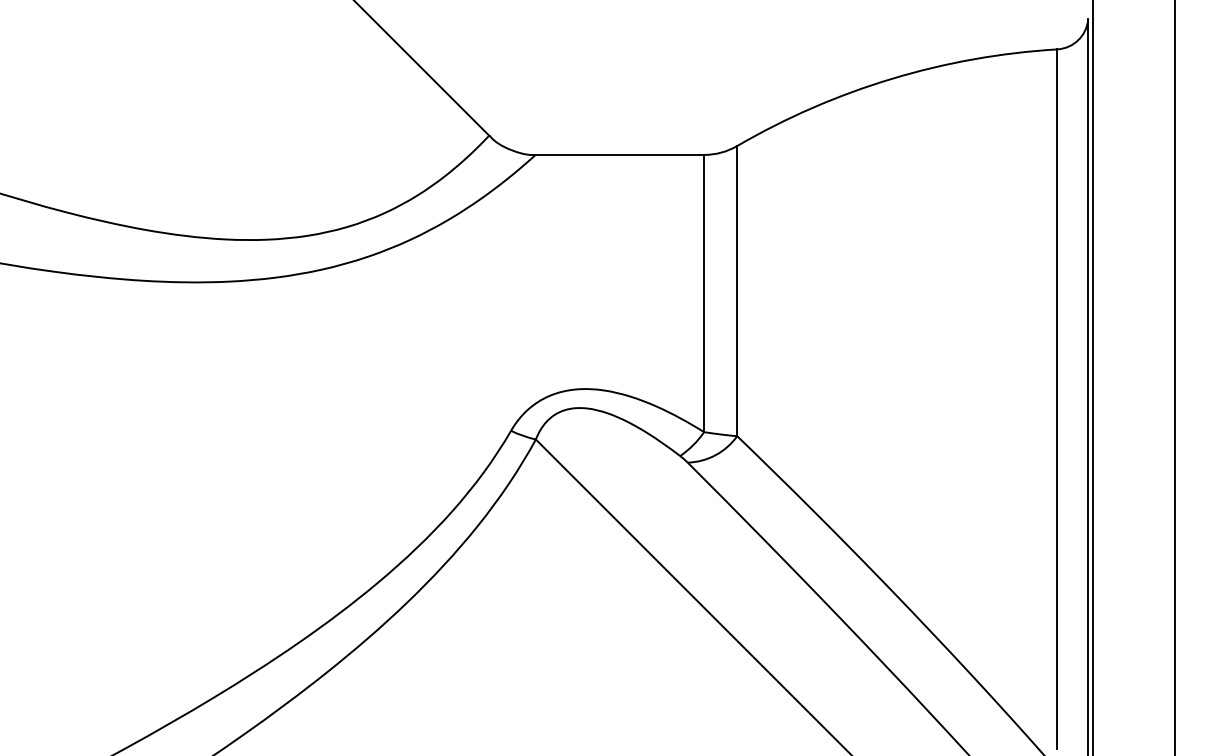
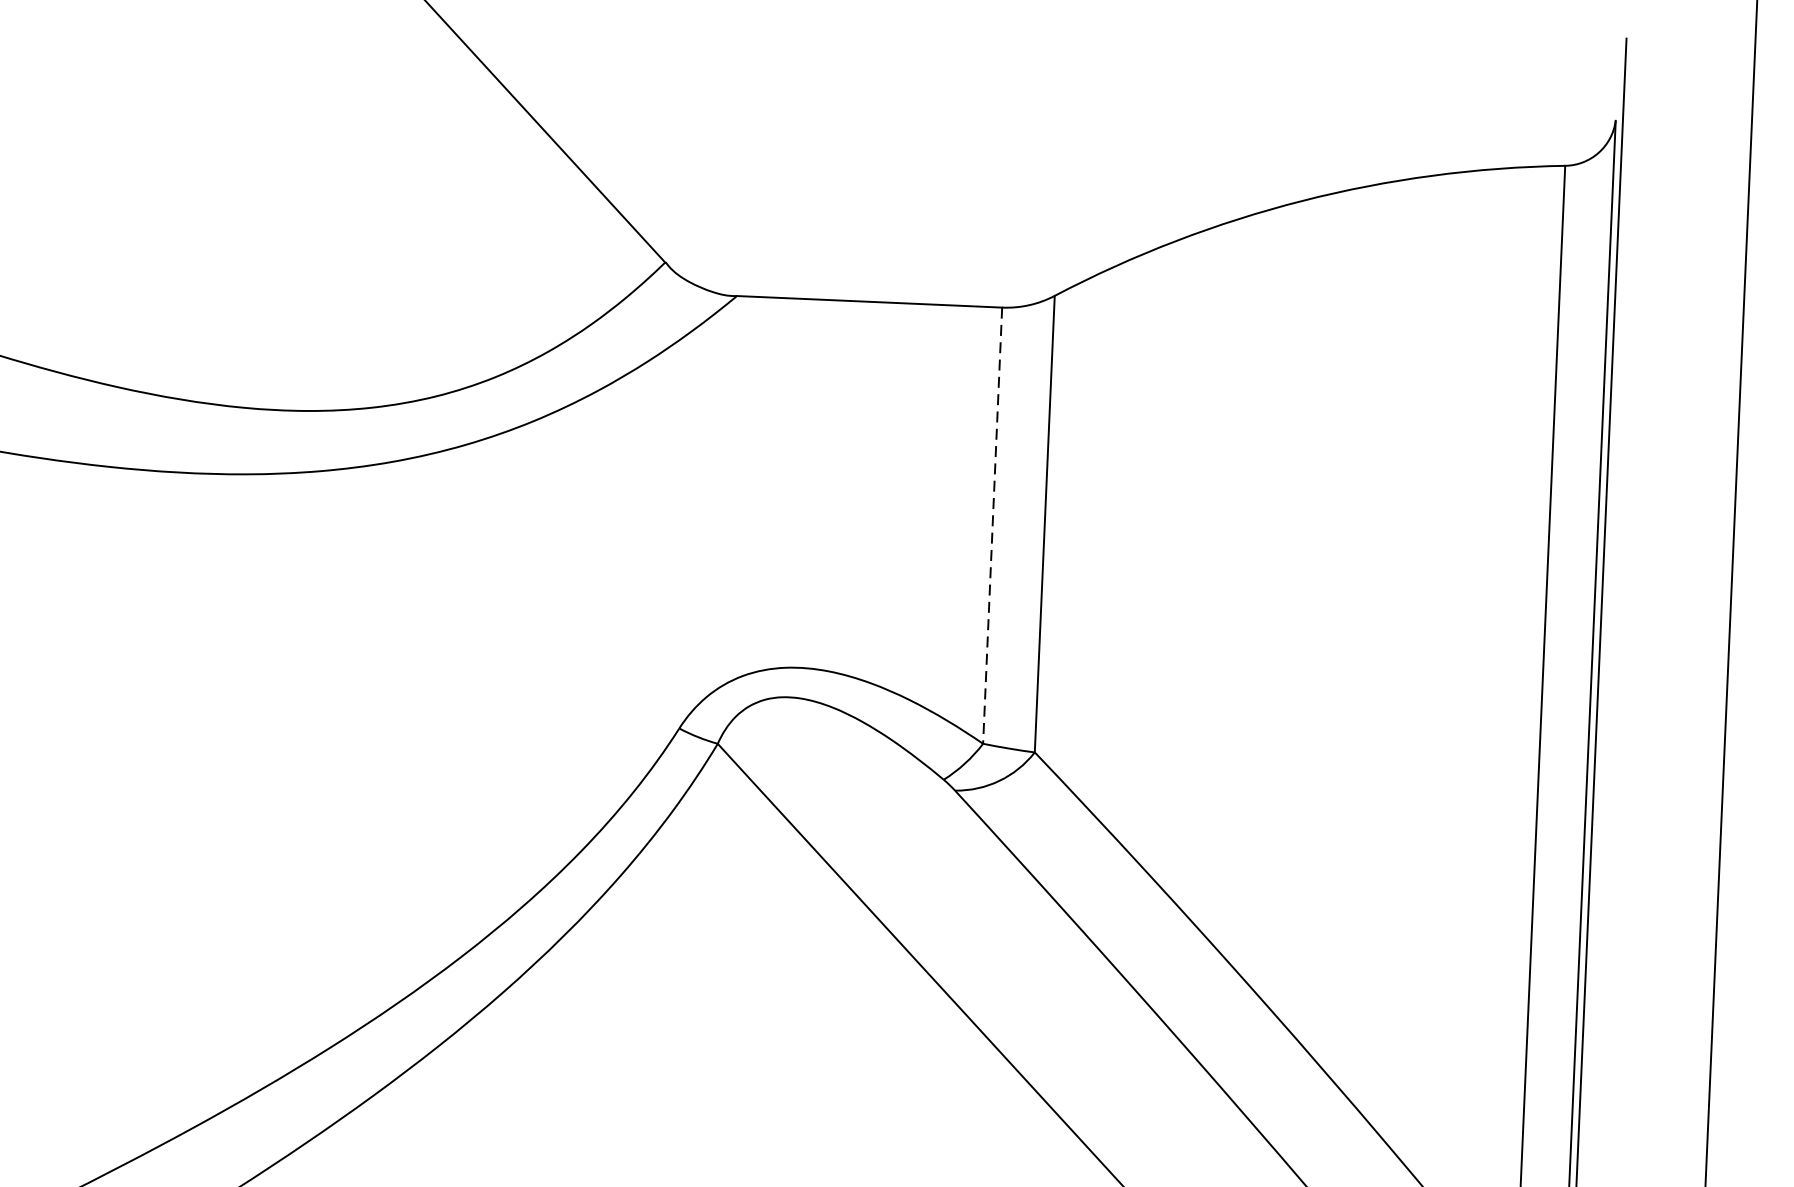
line: (704, 293) -> (993, 525), solid -> dashed

